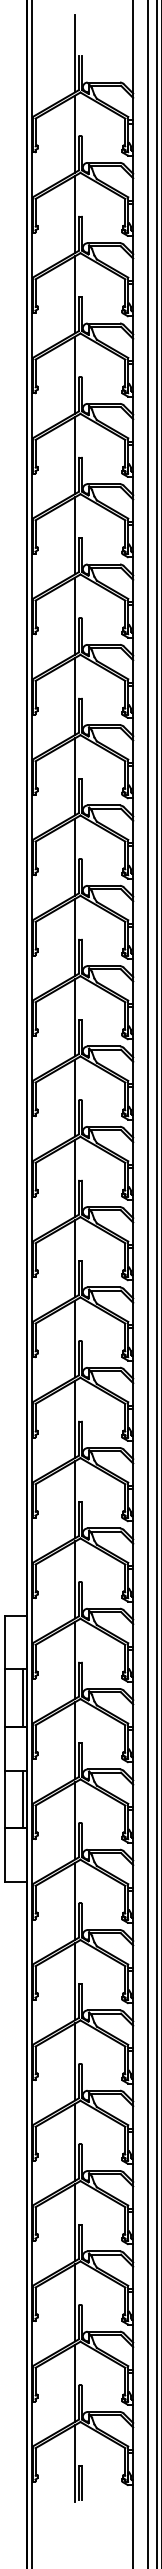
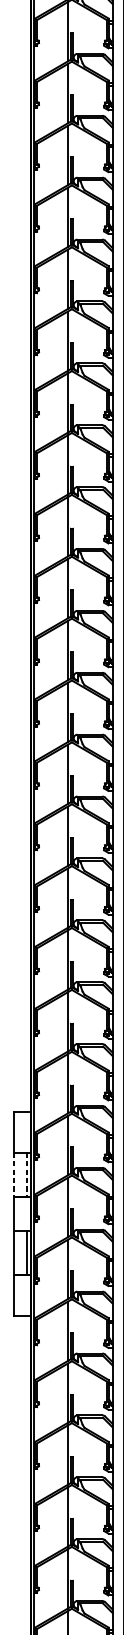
line: (4, 1698) -> (13, 1175), solid -> dashed
line: (22, 1698) -> (27, 1175), solid -> dashed

